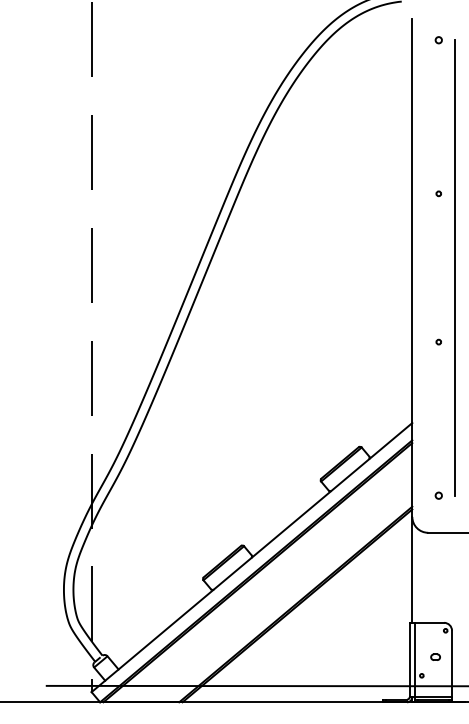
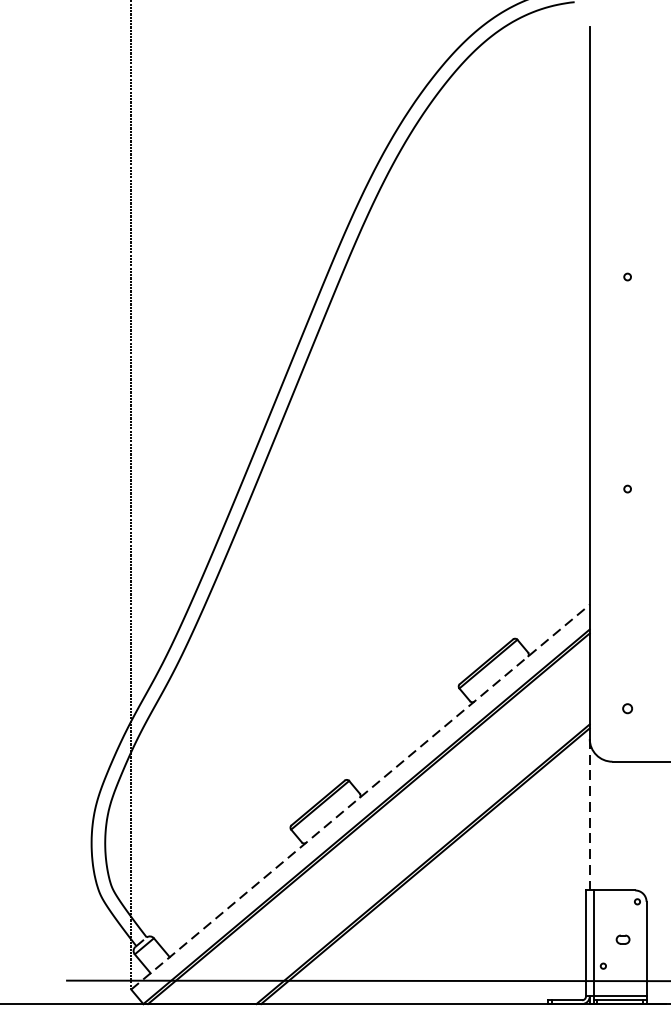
circle: (438, 40) -> (627, 57), removed
line: (454, 267) -> (650, 382), removed
line: (252, 557) -> (361, 797), solid -> dashed
line: (412, 569) -> (590, 814), solid -> dashed

